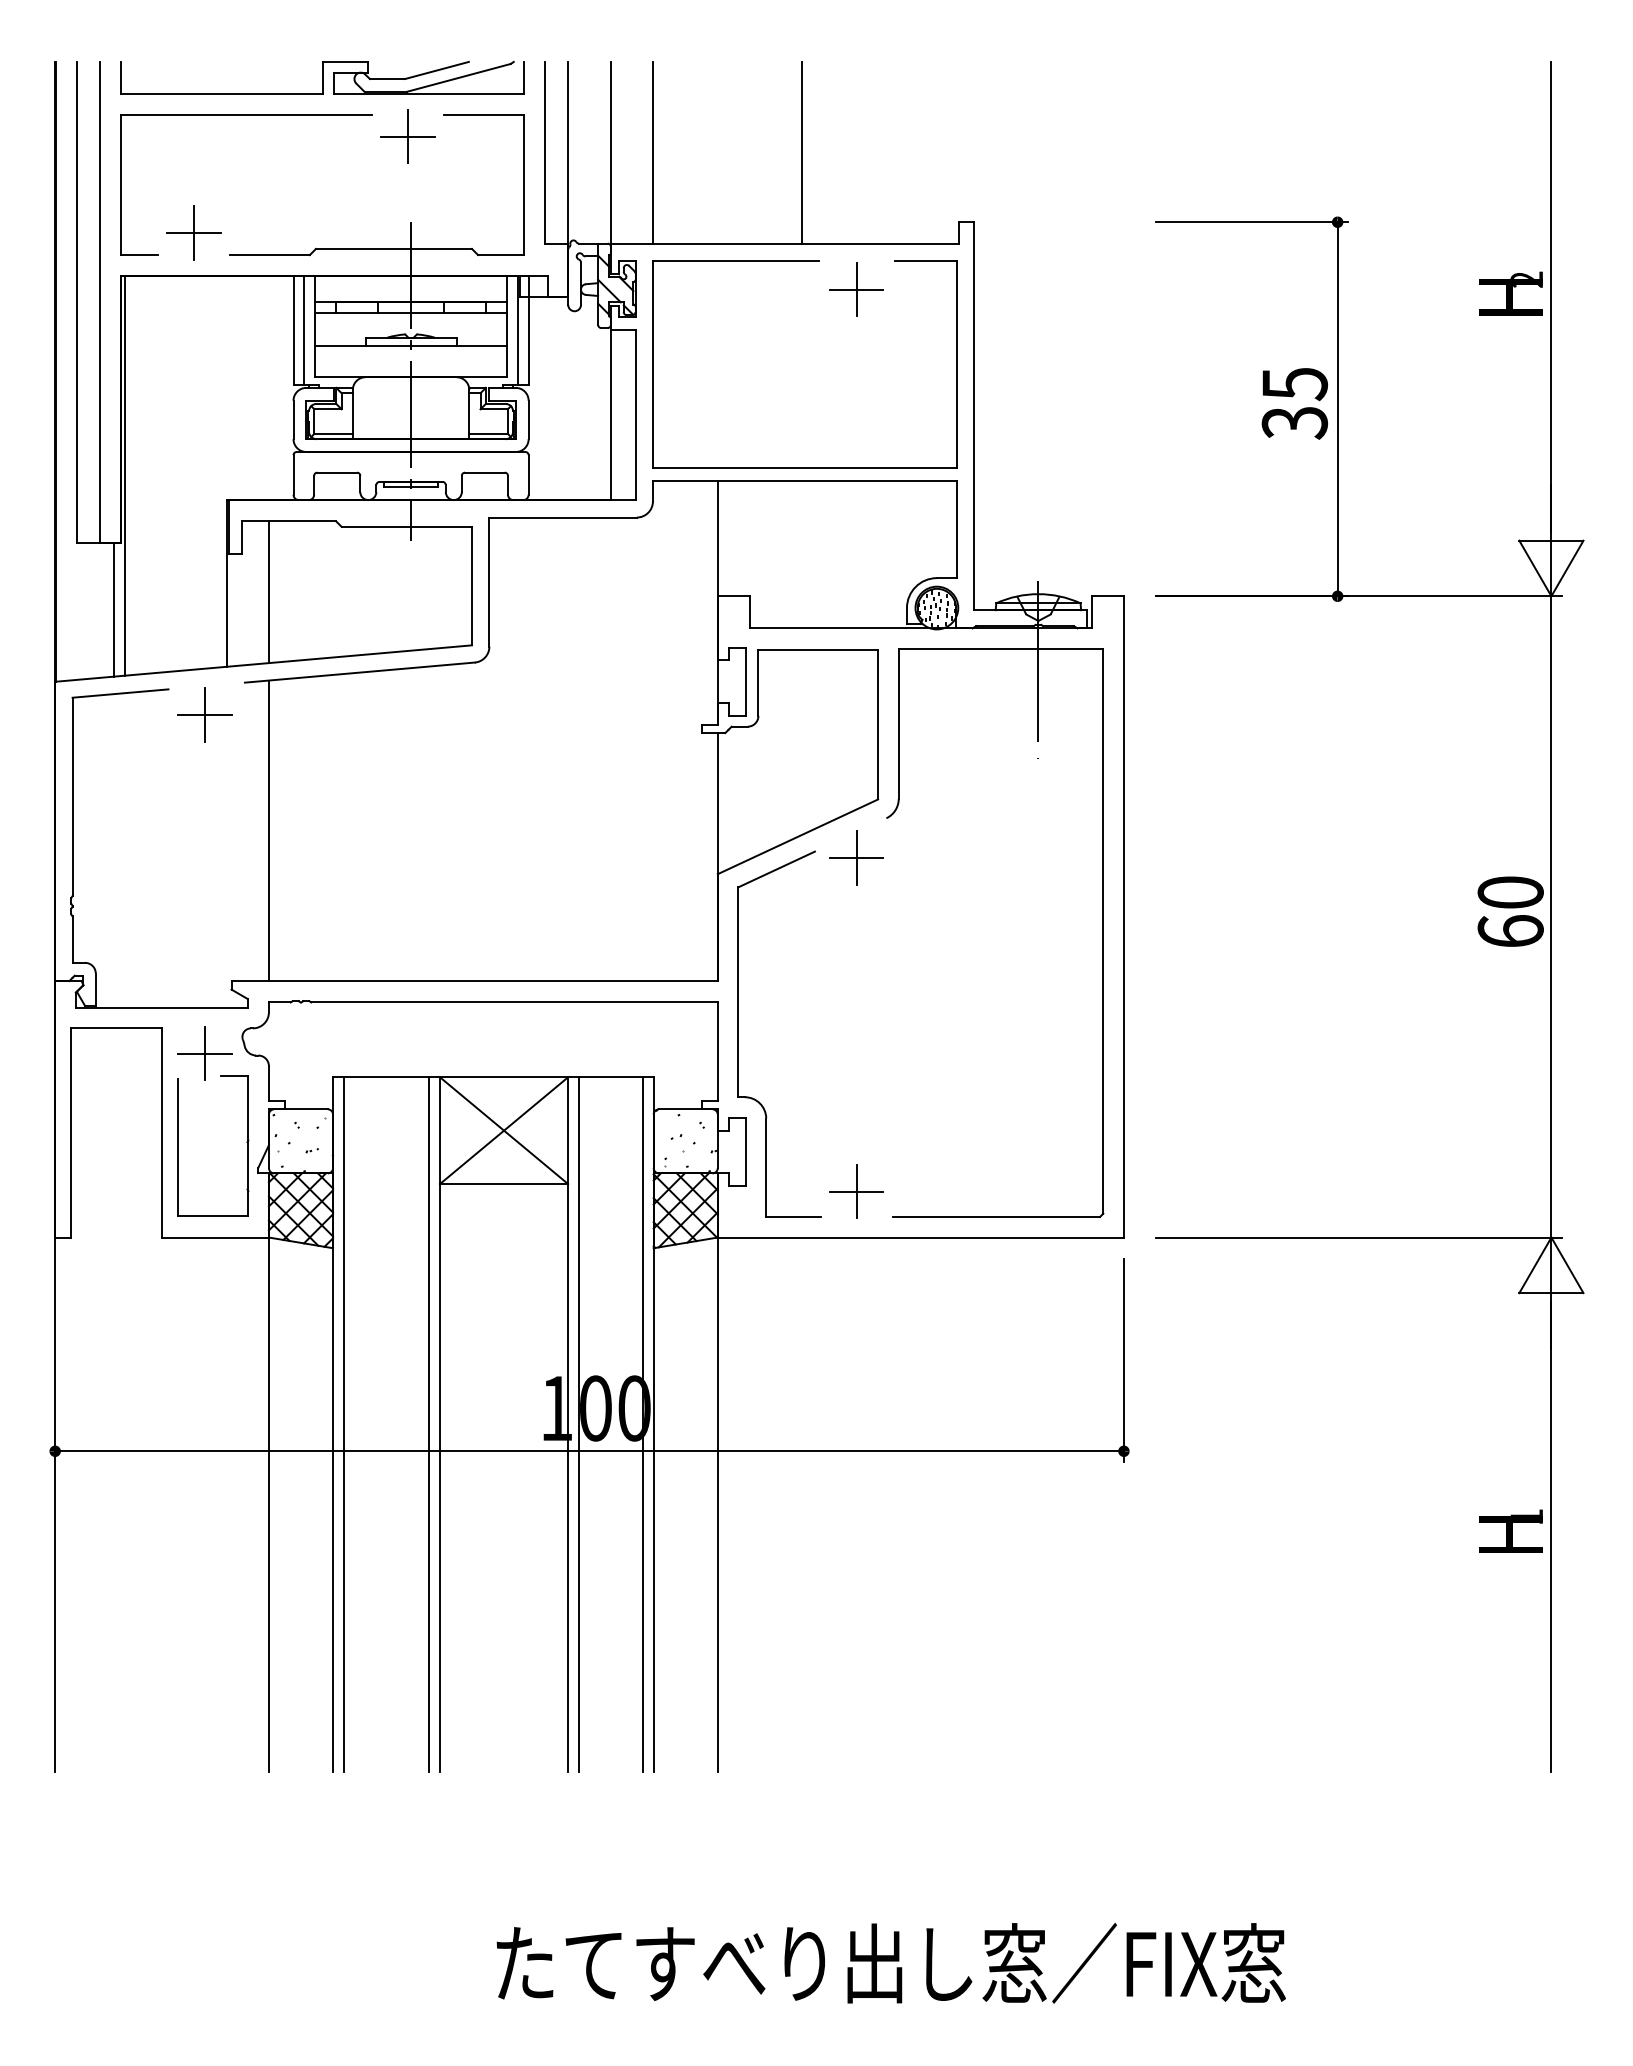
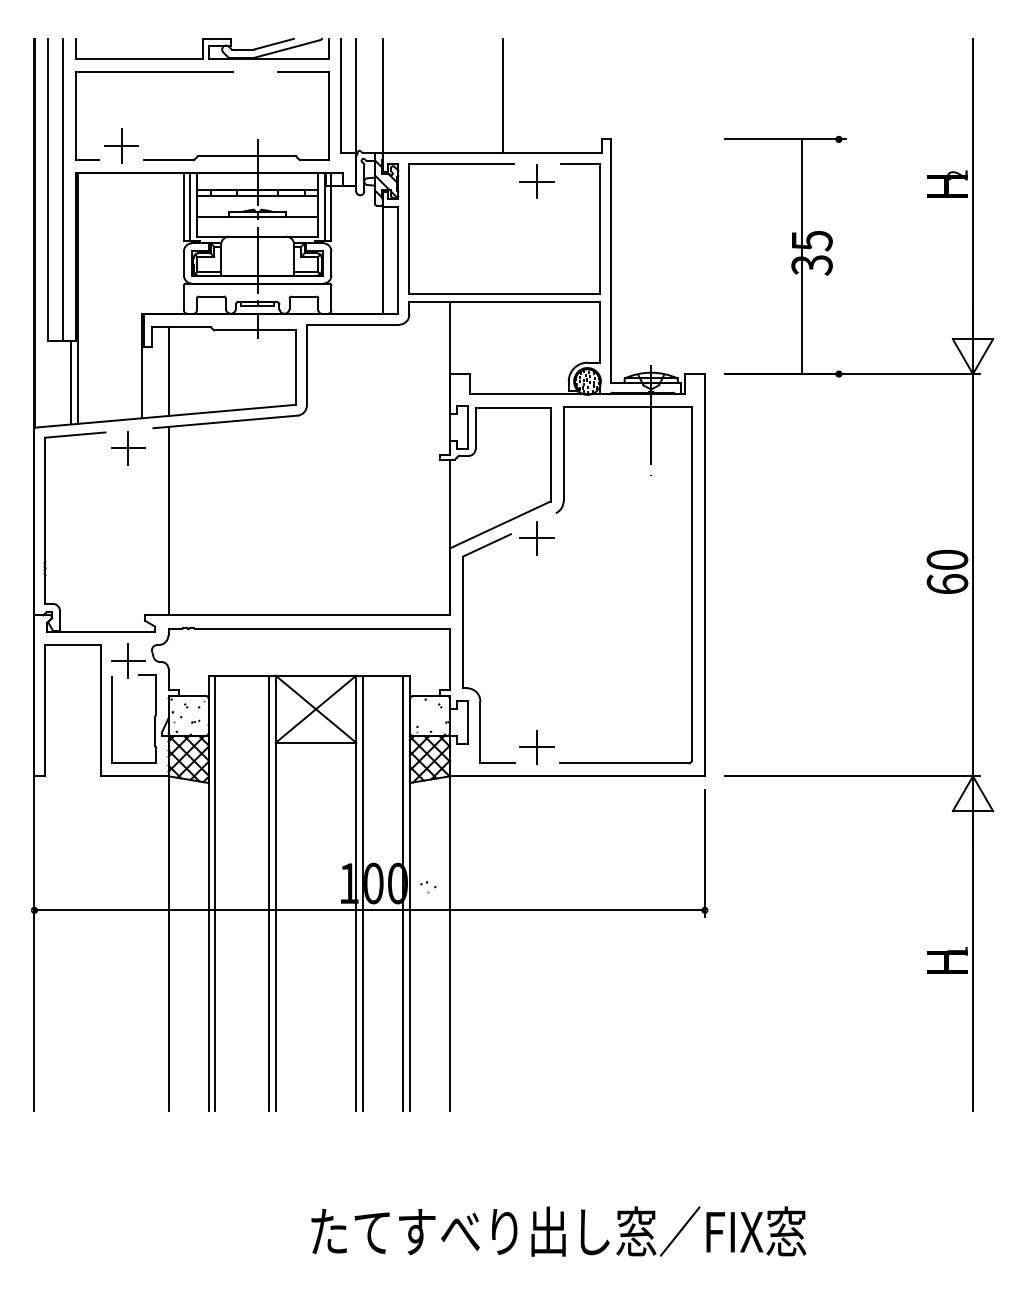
part: (407, 136) -> (255, 85), removed
line: (653, 152) -> (409, 95), removed
line: (1337, 408) -> (801, 256), moved
part: (683, 1143) -> (428, 887), moved

